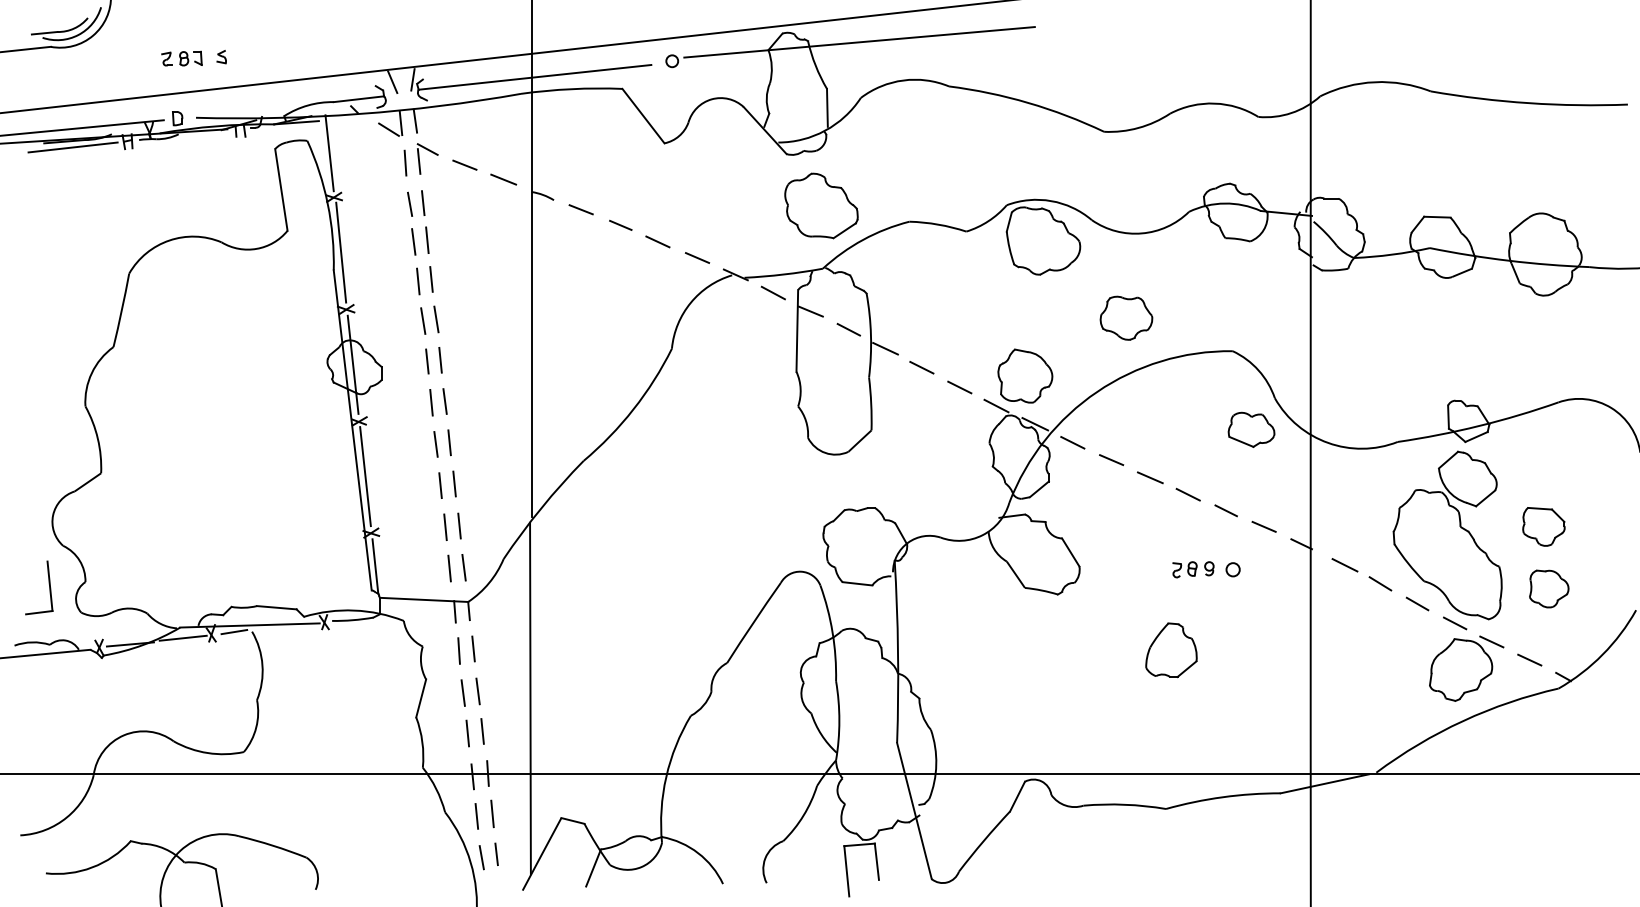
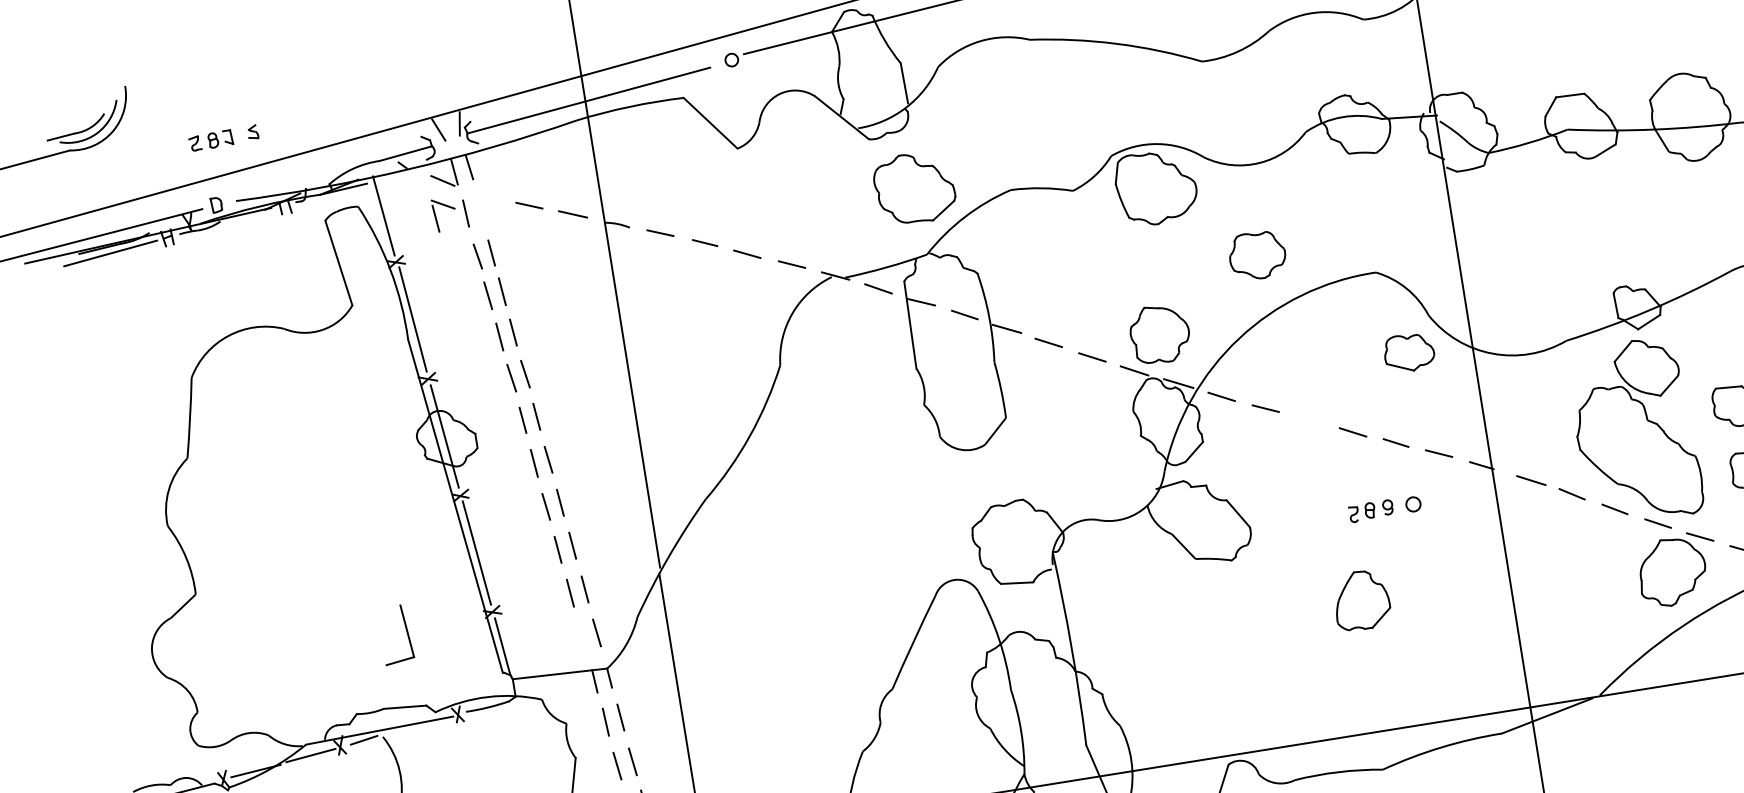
part: (430, 152) -> (446, 207), moved
line: (1150, 477) -> (1310, 420), removed
line: (449, 568) -> (581, 636), removed
part: (48, 584) -> (405, 629), moved

